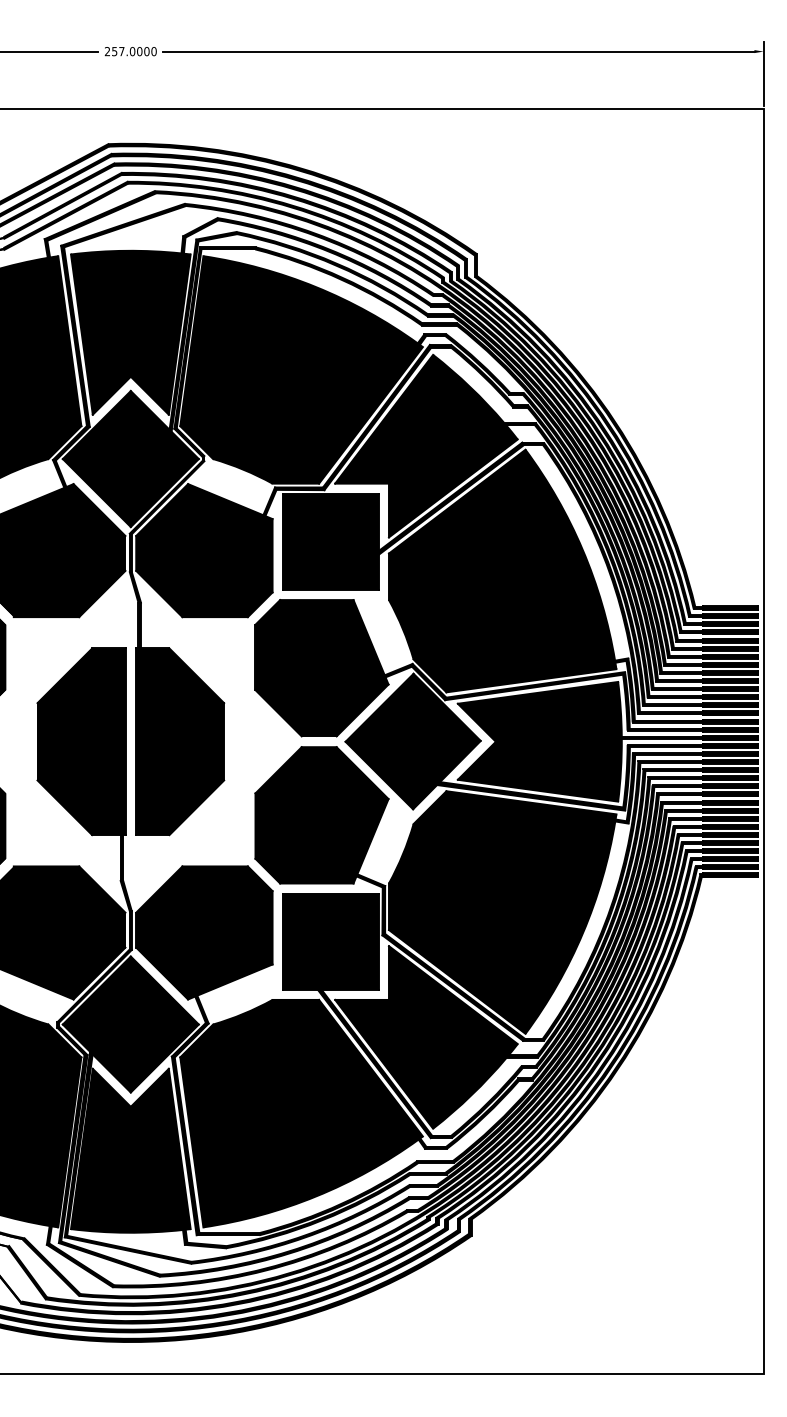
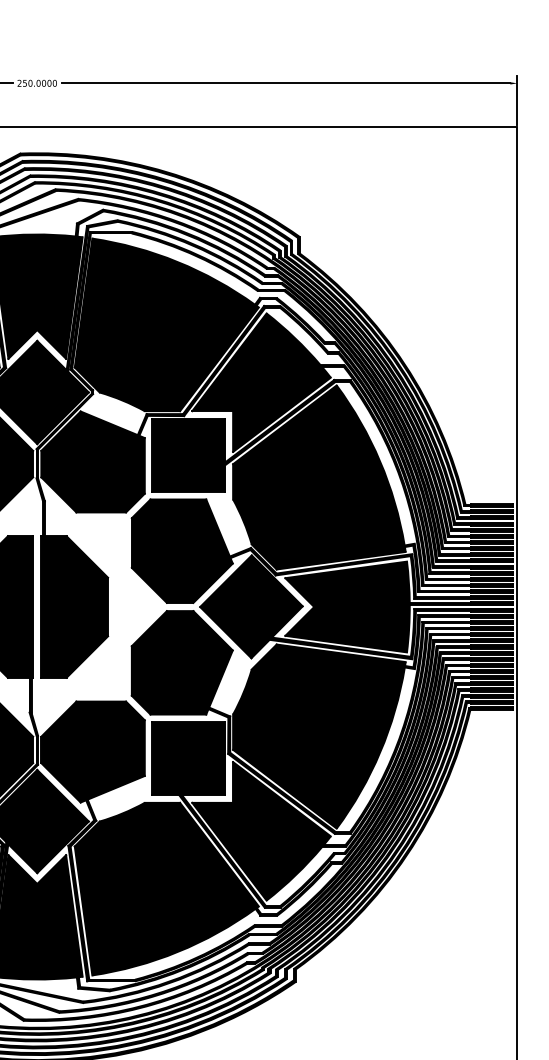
text: (121, 51) -> (30, 83), 257.0000 -> 250.0000

